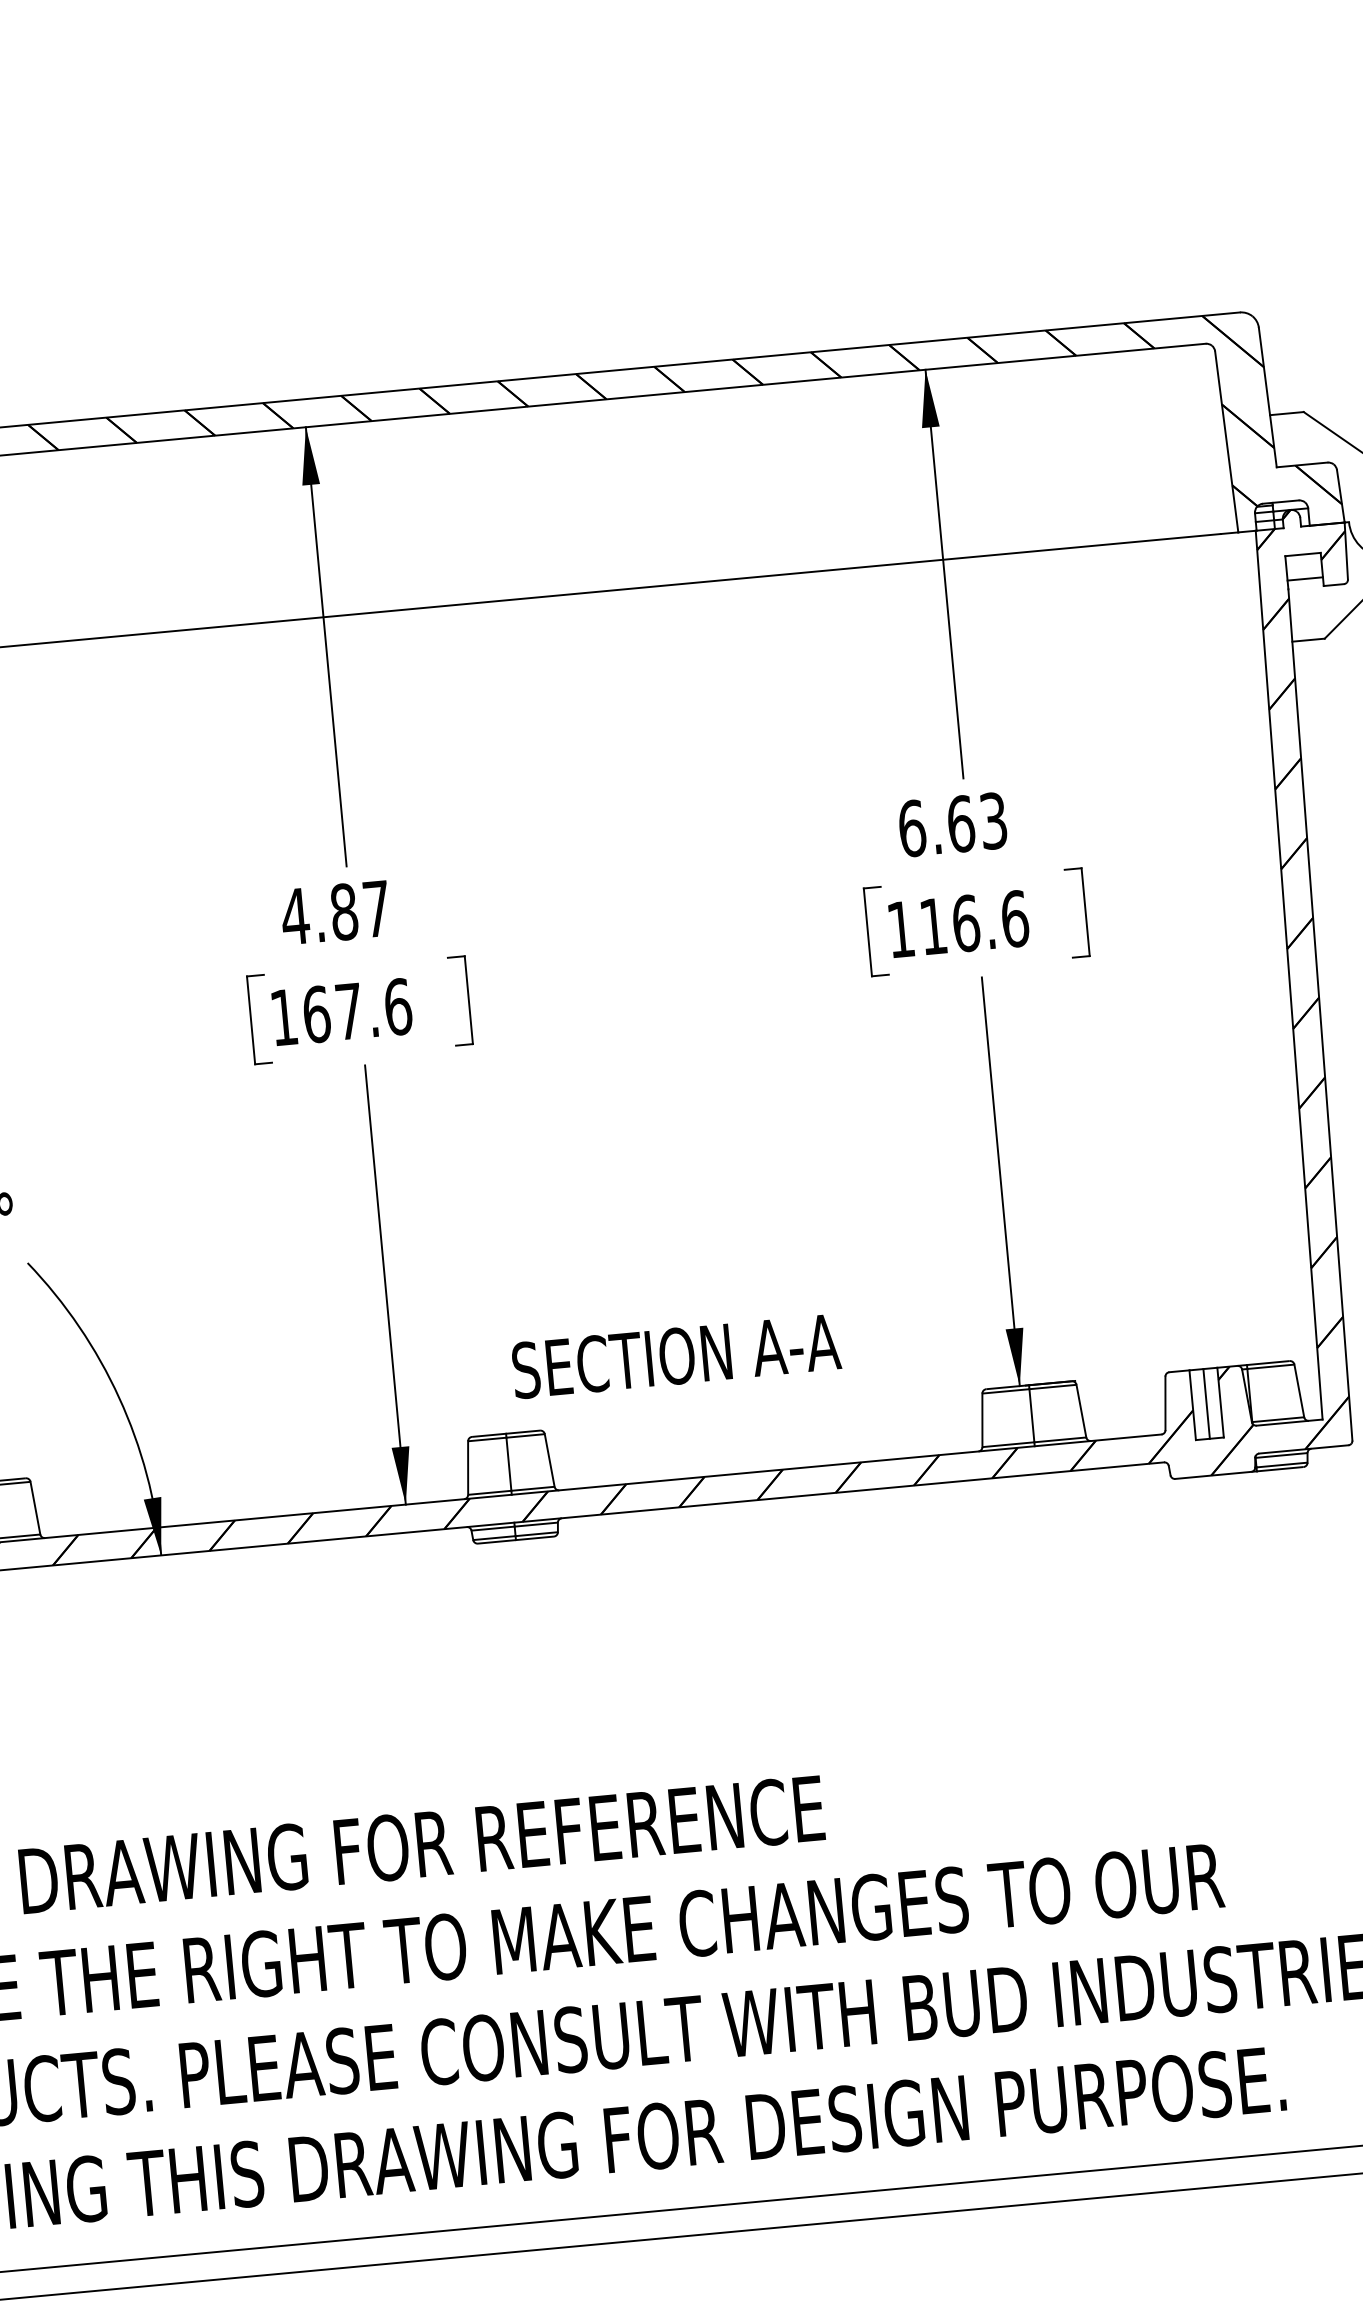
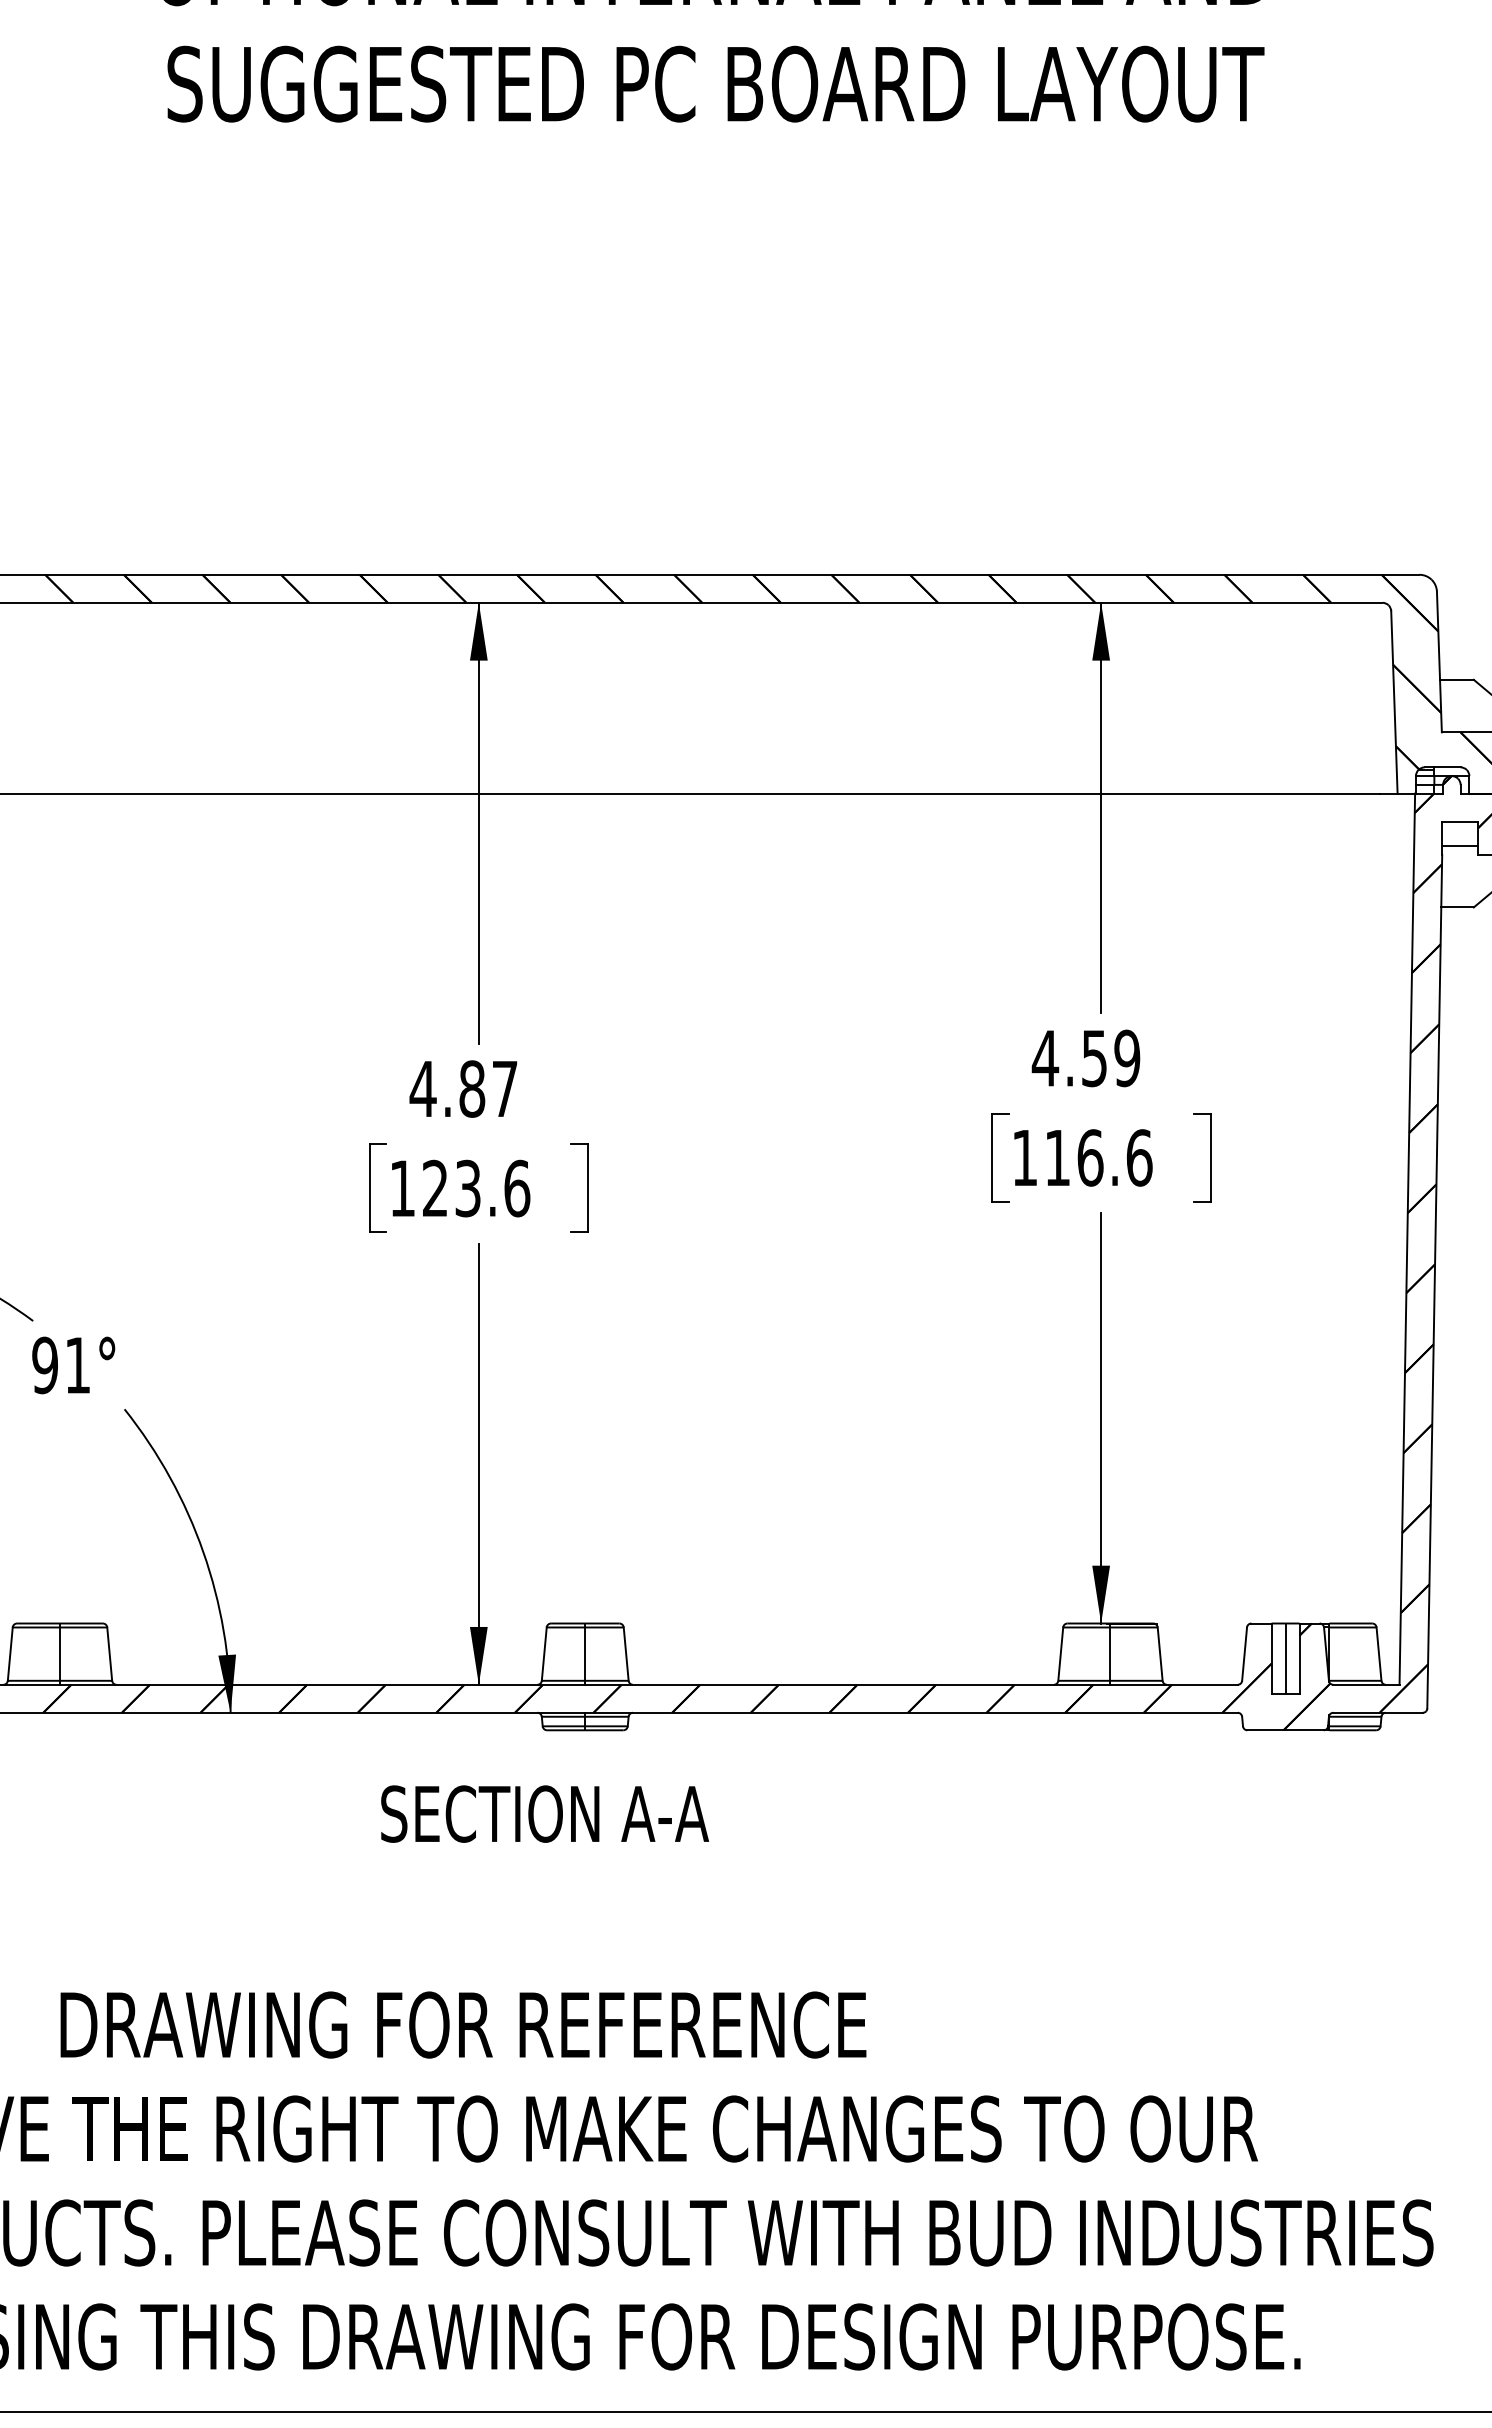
text: (952, 824) -> (1085, 1058), 6.63 -> 4.59
text: (332, 1012) -> (451, 1188), 167.6 -> 123.6
text: (676, 1355) -> (545, 1813), moved

